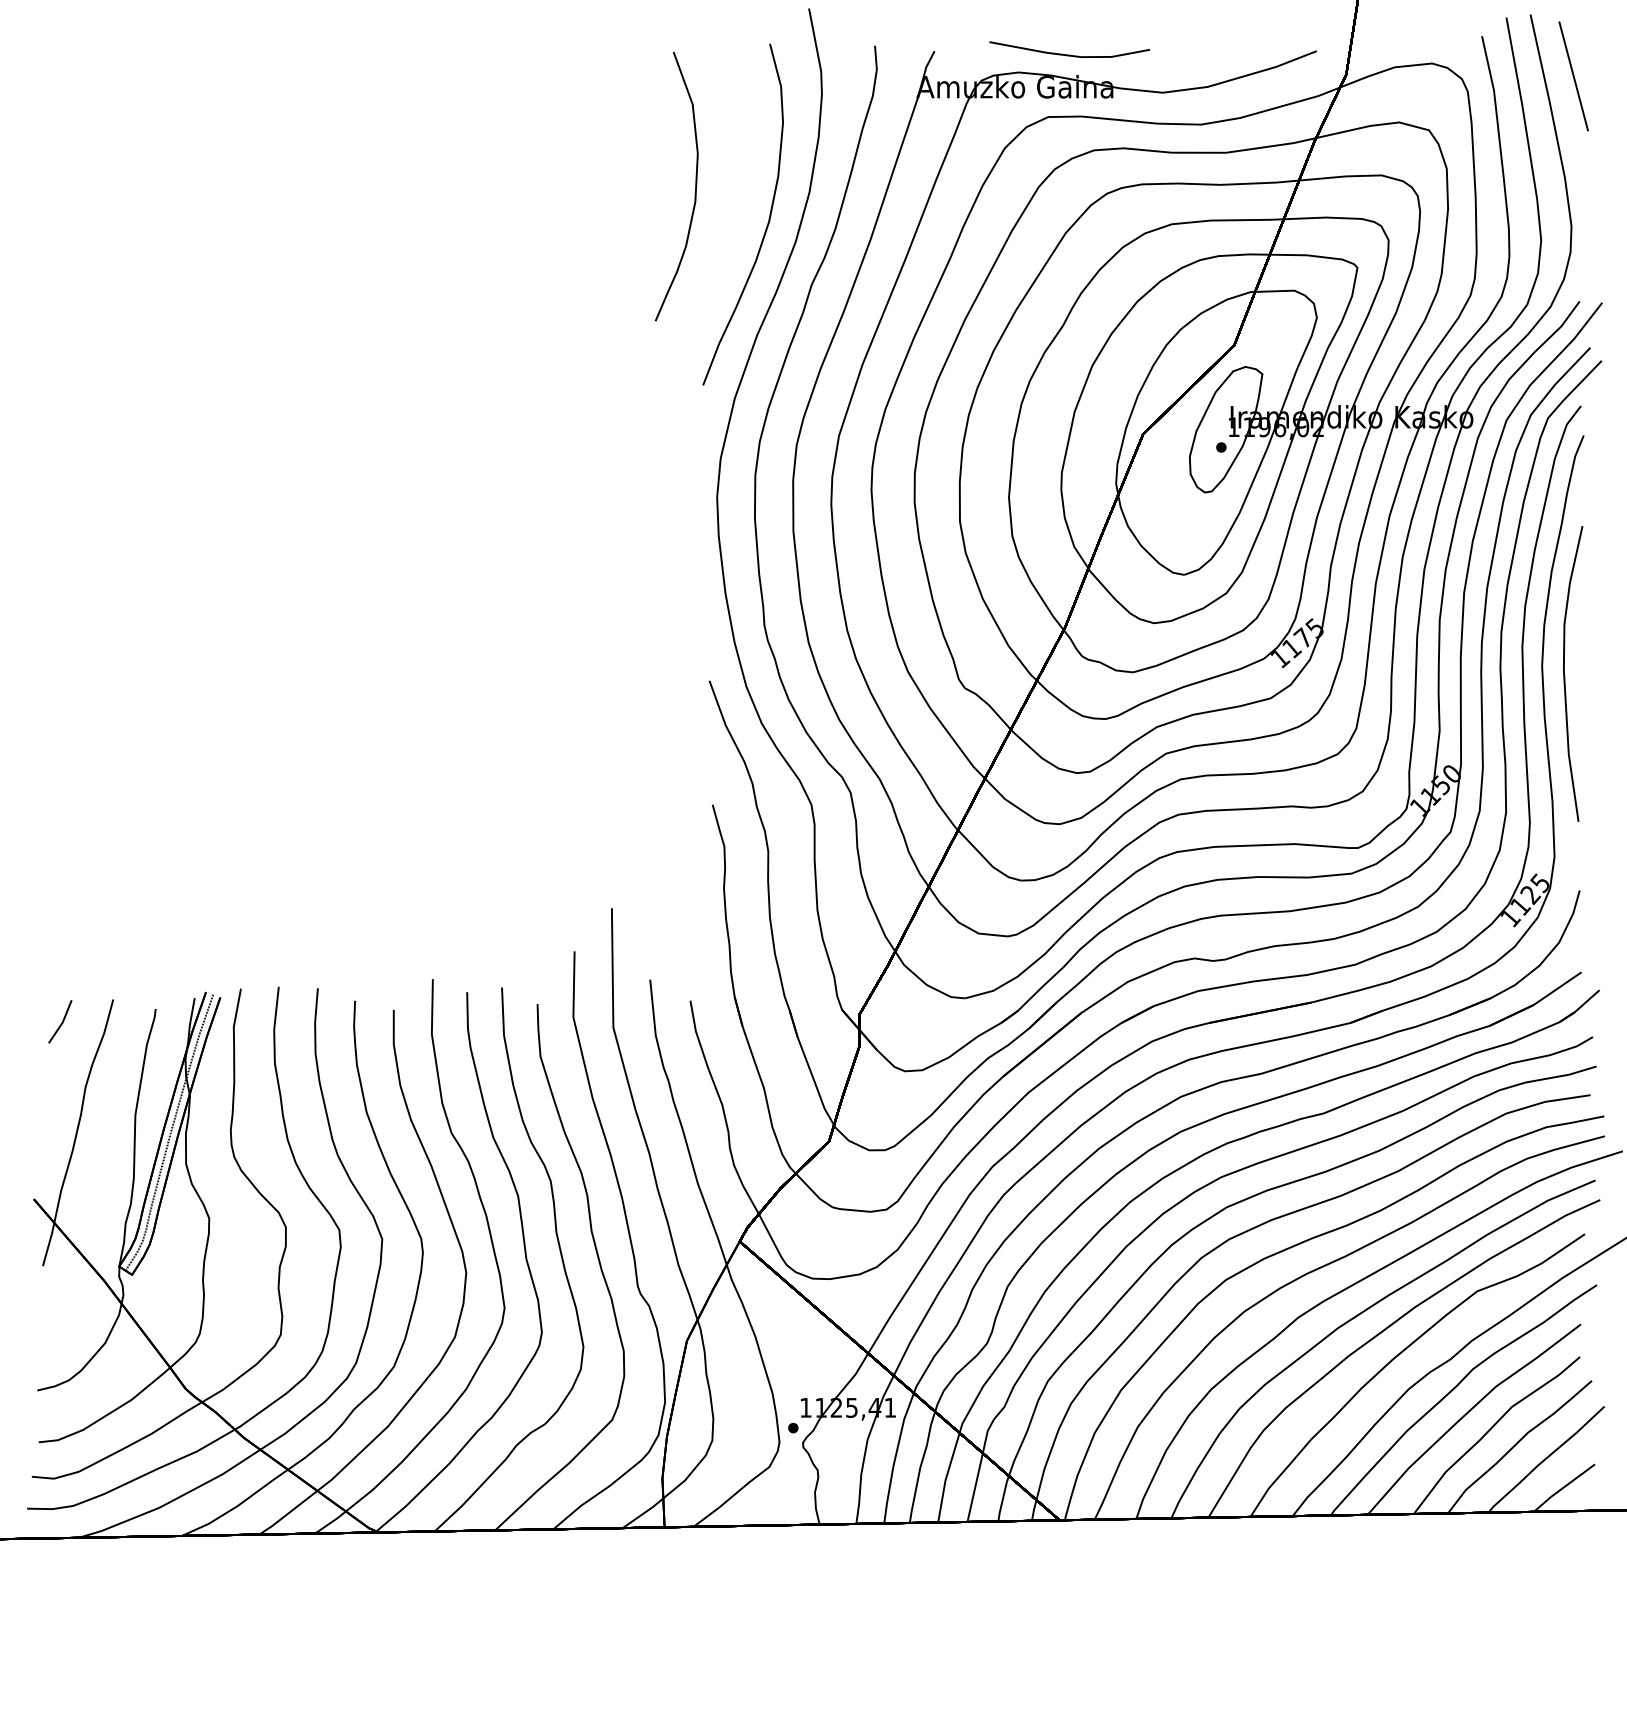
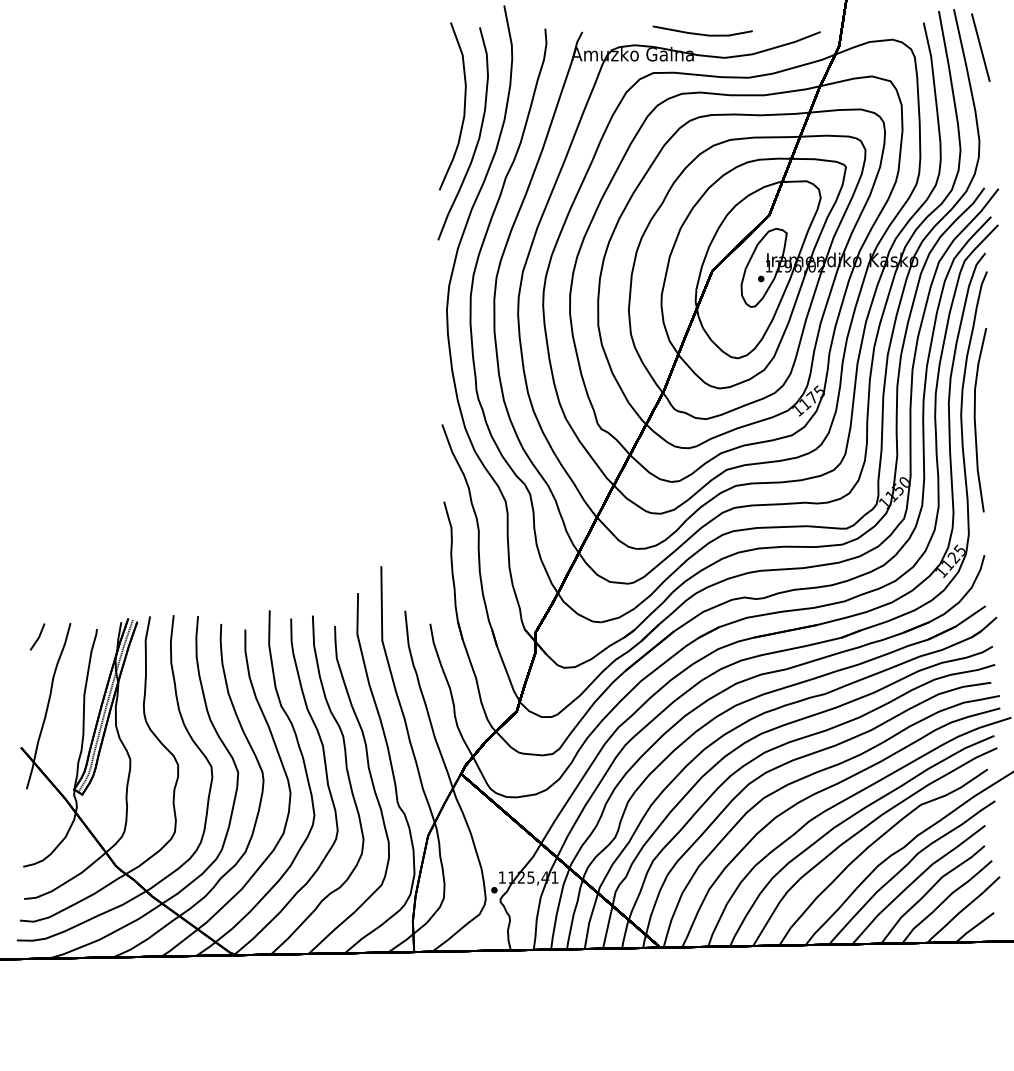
line: (1069, 53) -> (702, 33), moved
curve: (693, 188) -> (463, 107), moved

